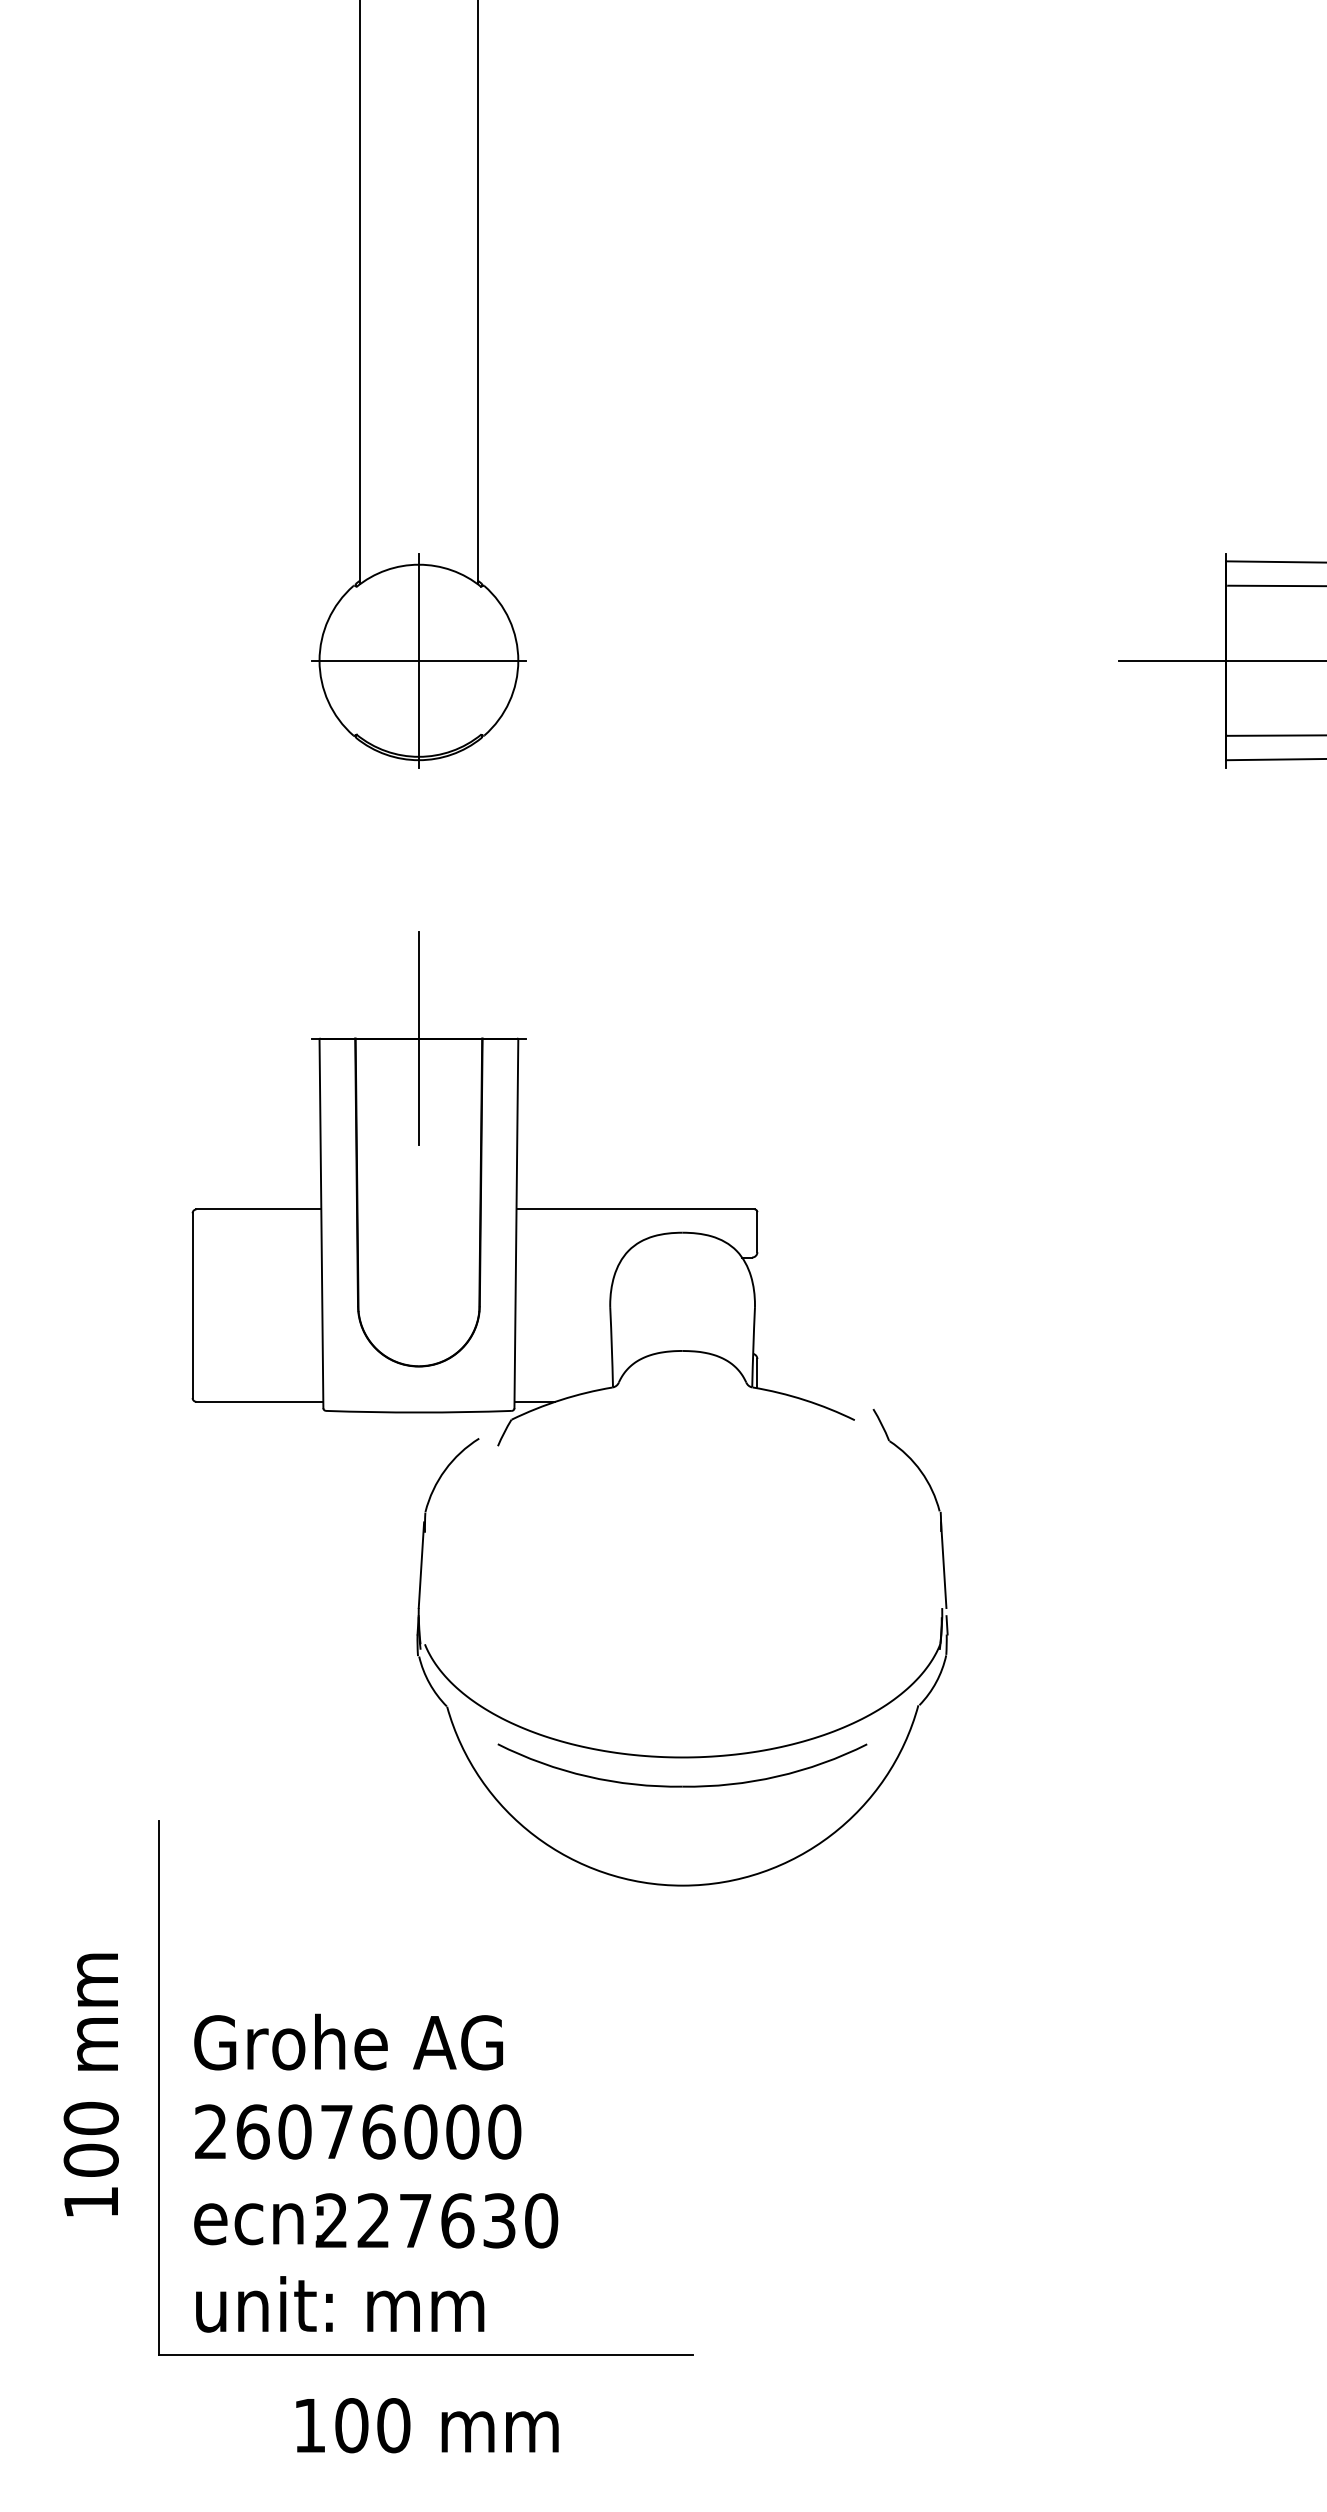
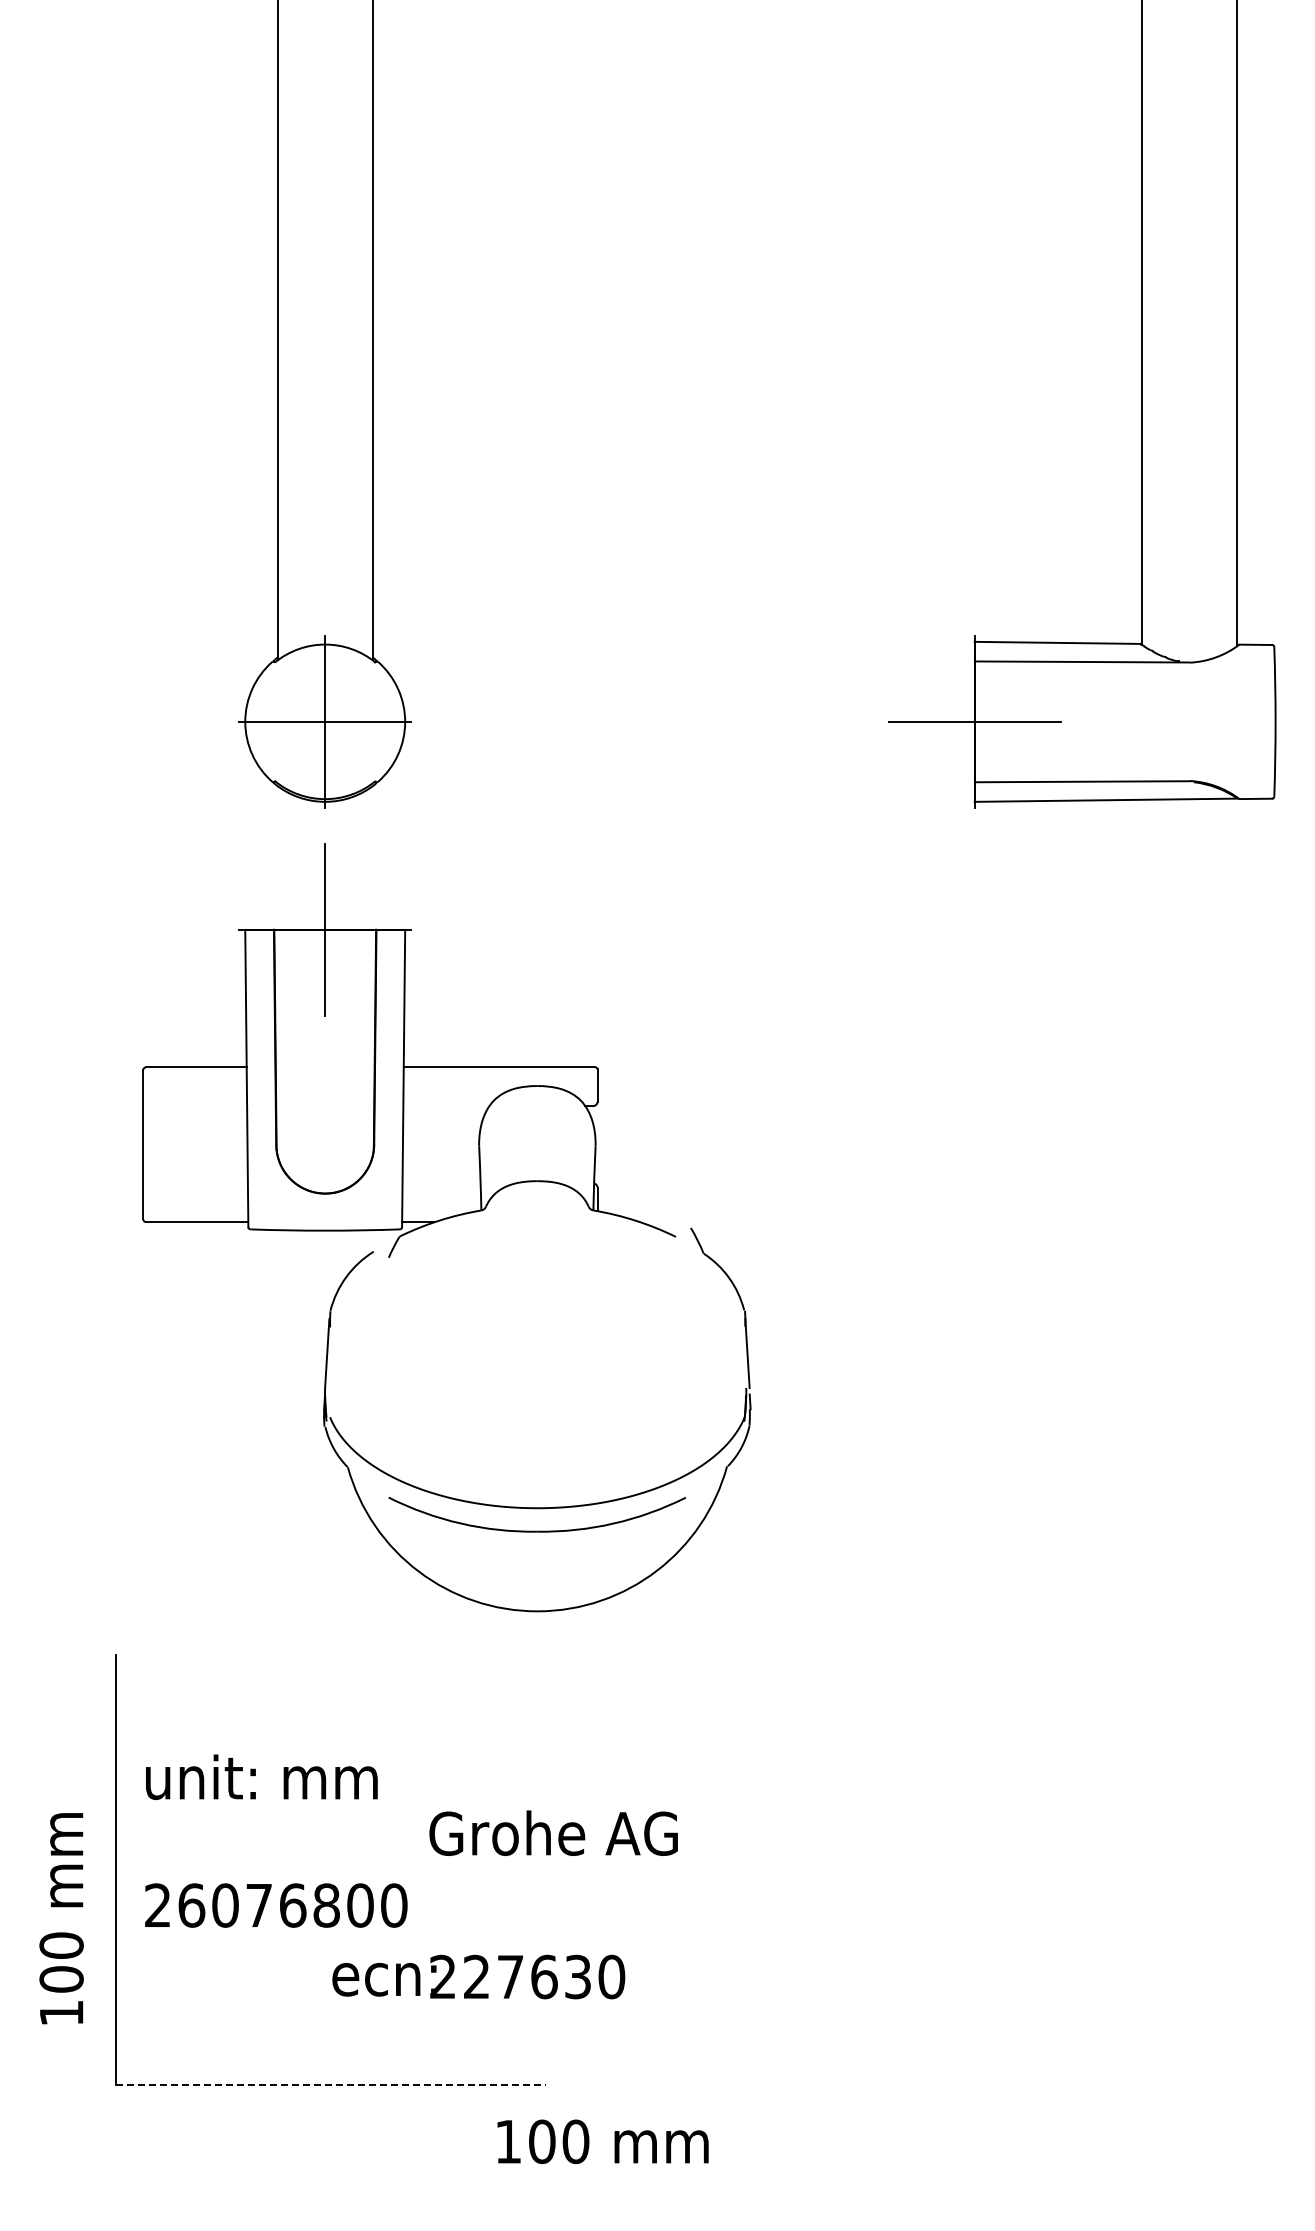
part: (565, 1399) -> (443, 1220), moved
text: (348, 2041) -> (553, 1832), moved
text: (91, 2084) -> (61, 1918), moved
text: (420, 2131) -> (326, 1905), 26076000 -> 26076800
text: (375, 2220) -> (478, 1976), moved
text: (339, 2303) -> (261, 1776), moved
line: (425, 2354) -> (330, 2084), solid -> dashed
text: (426, 2425) -> (602, 2141), moved

